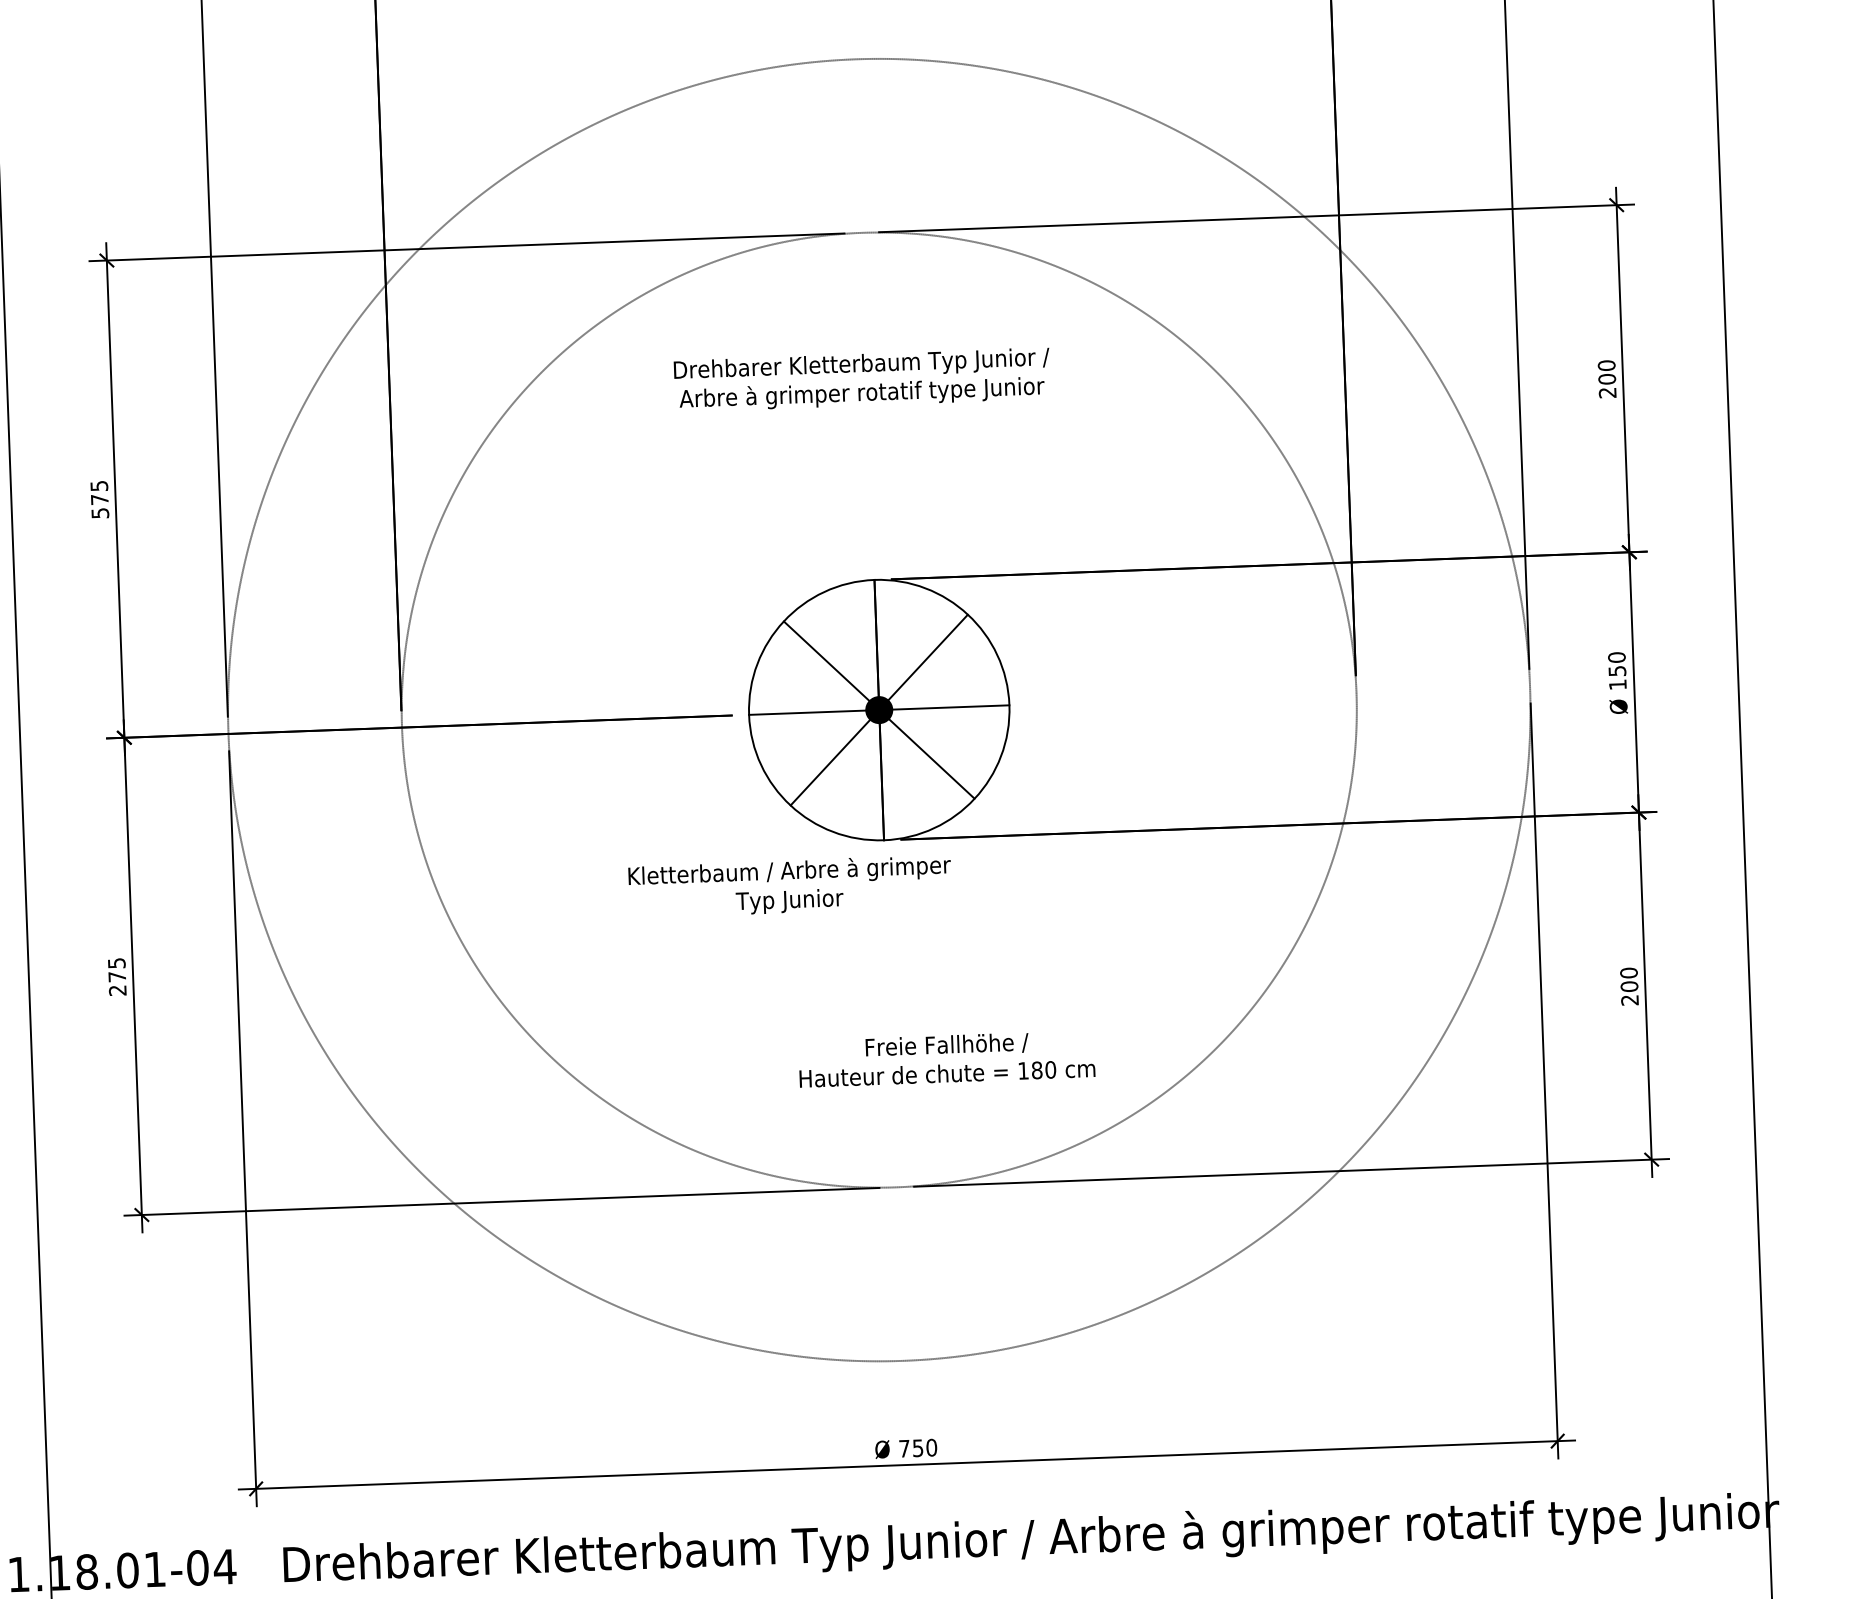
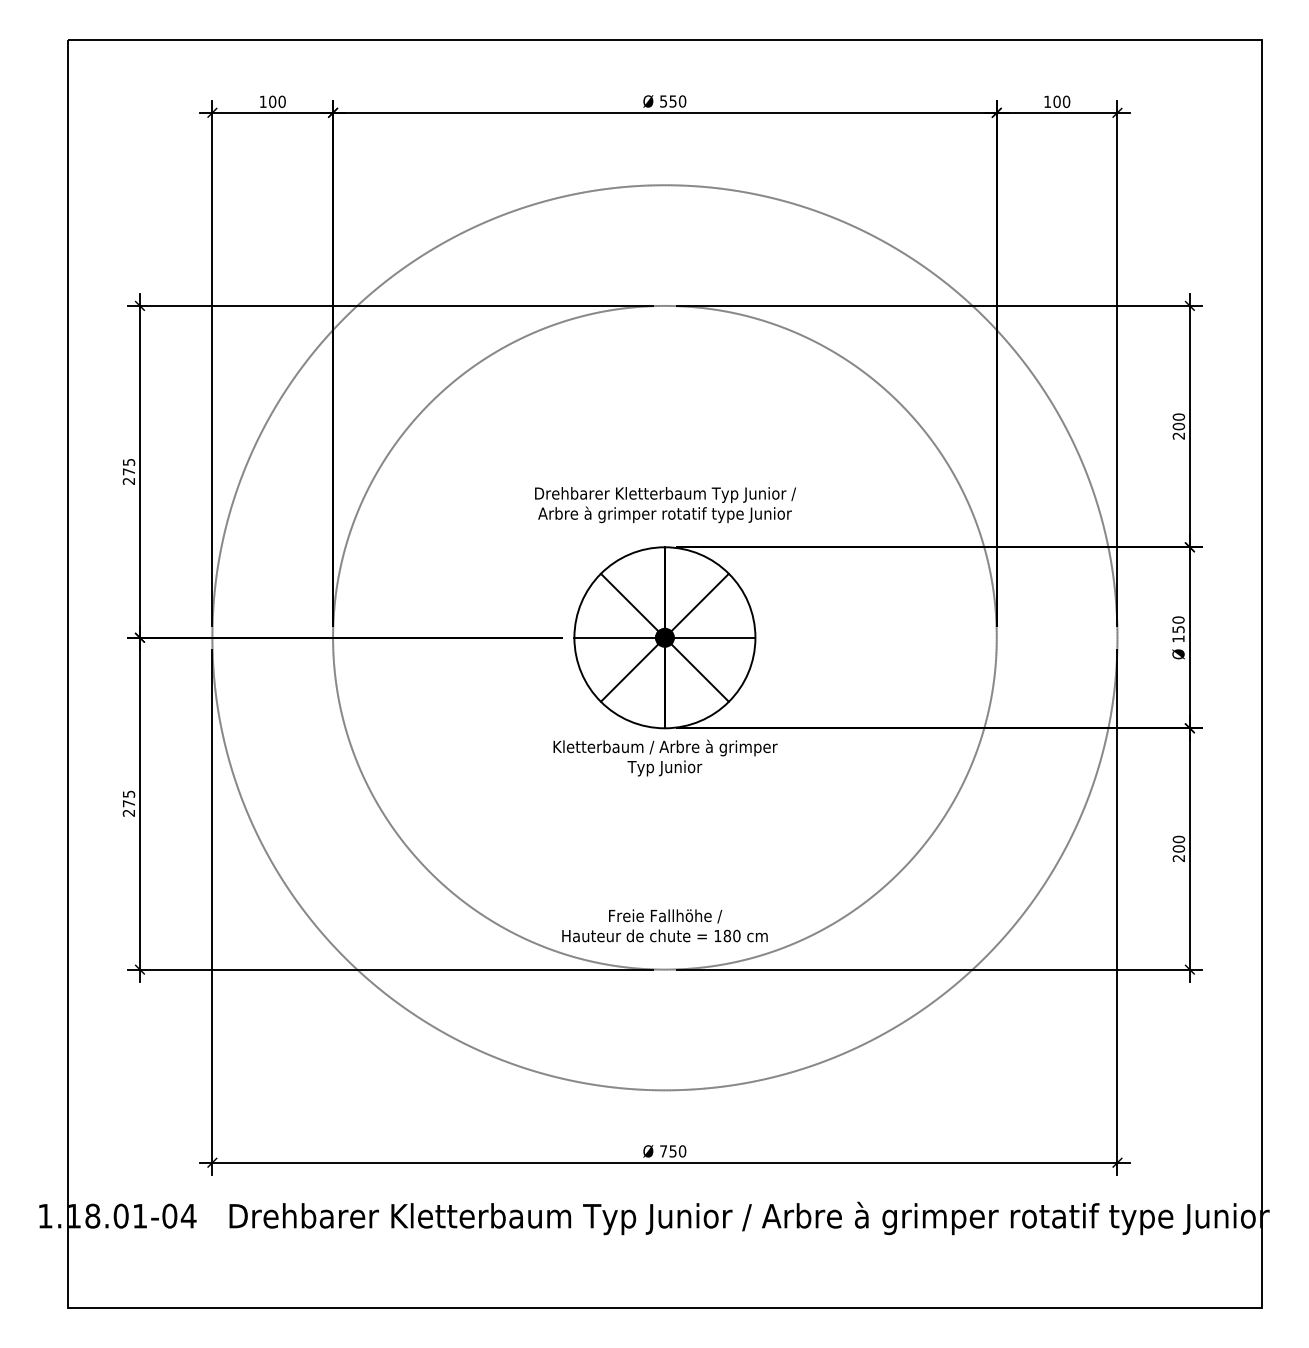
text: (862, 380) -> (665, 505), moved
text: (99, 513) -> (128, 481), 575 -> 275
text: (790, 885) -> (665, 757), moved
text: (946, 1058) -> (664, 925), moved

